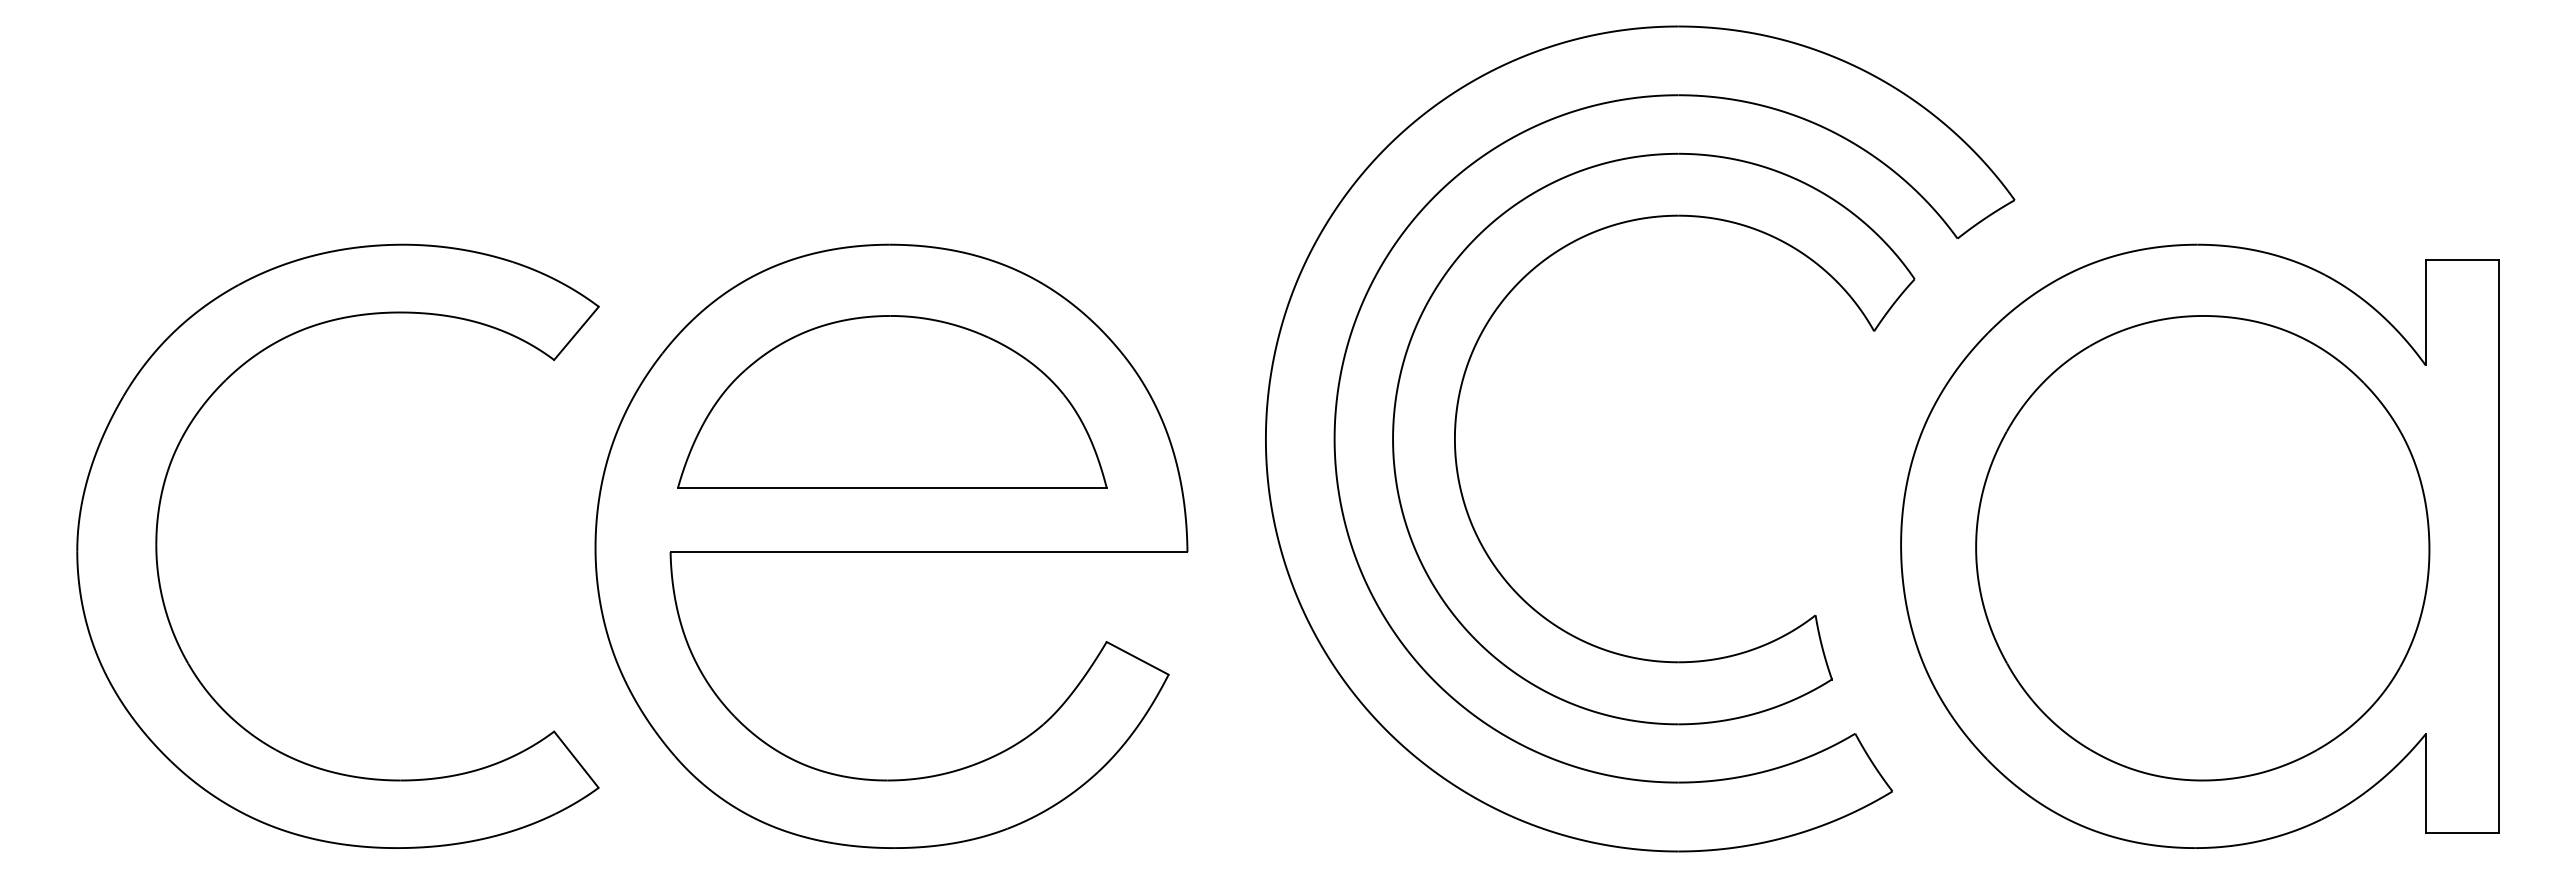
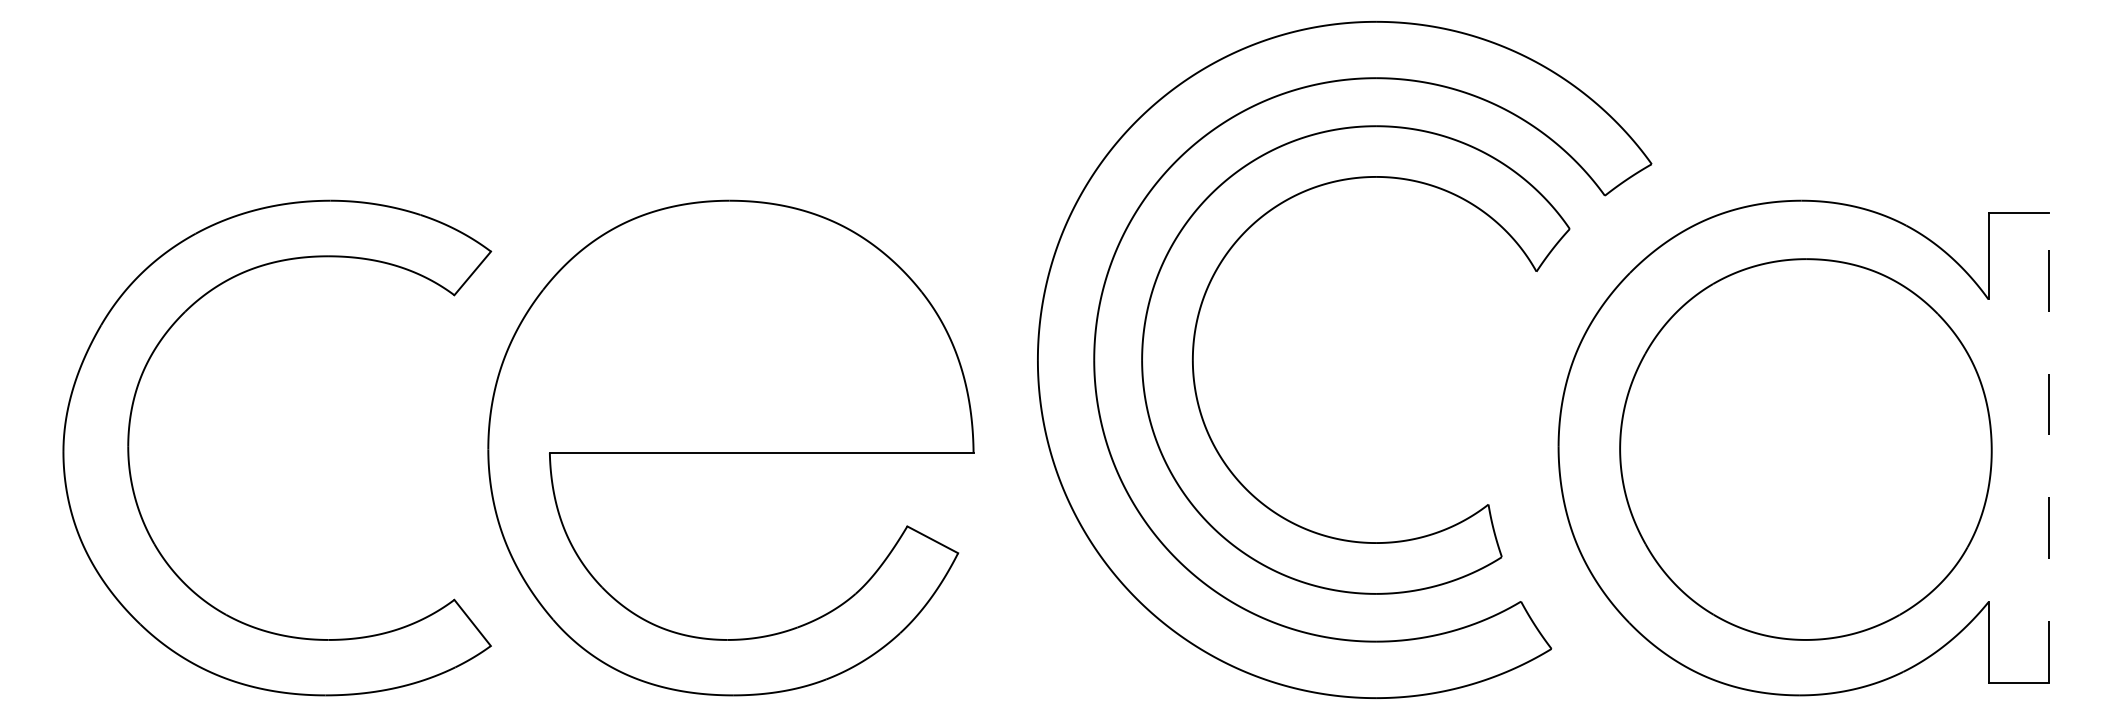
part: (892, 401) -> (731, 329), removed
line: (2498, 546) -> (2048, 448), solid -> dashed

